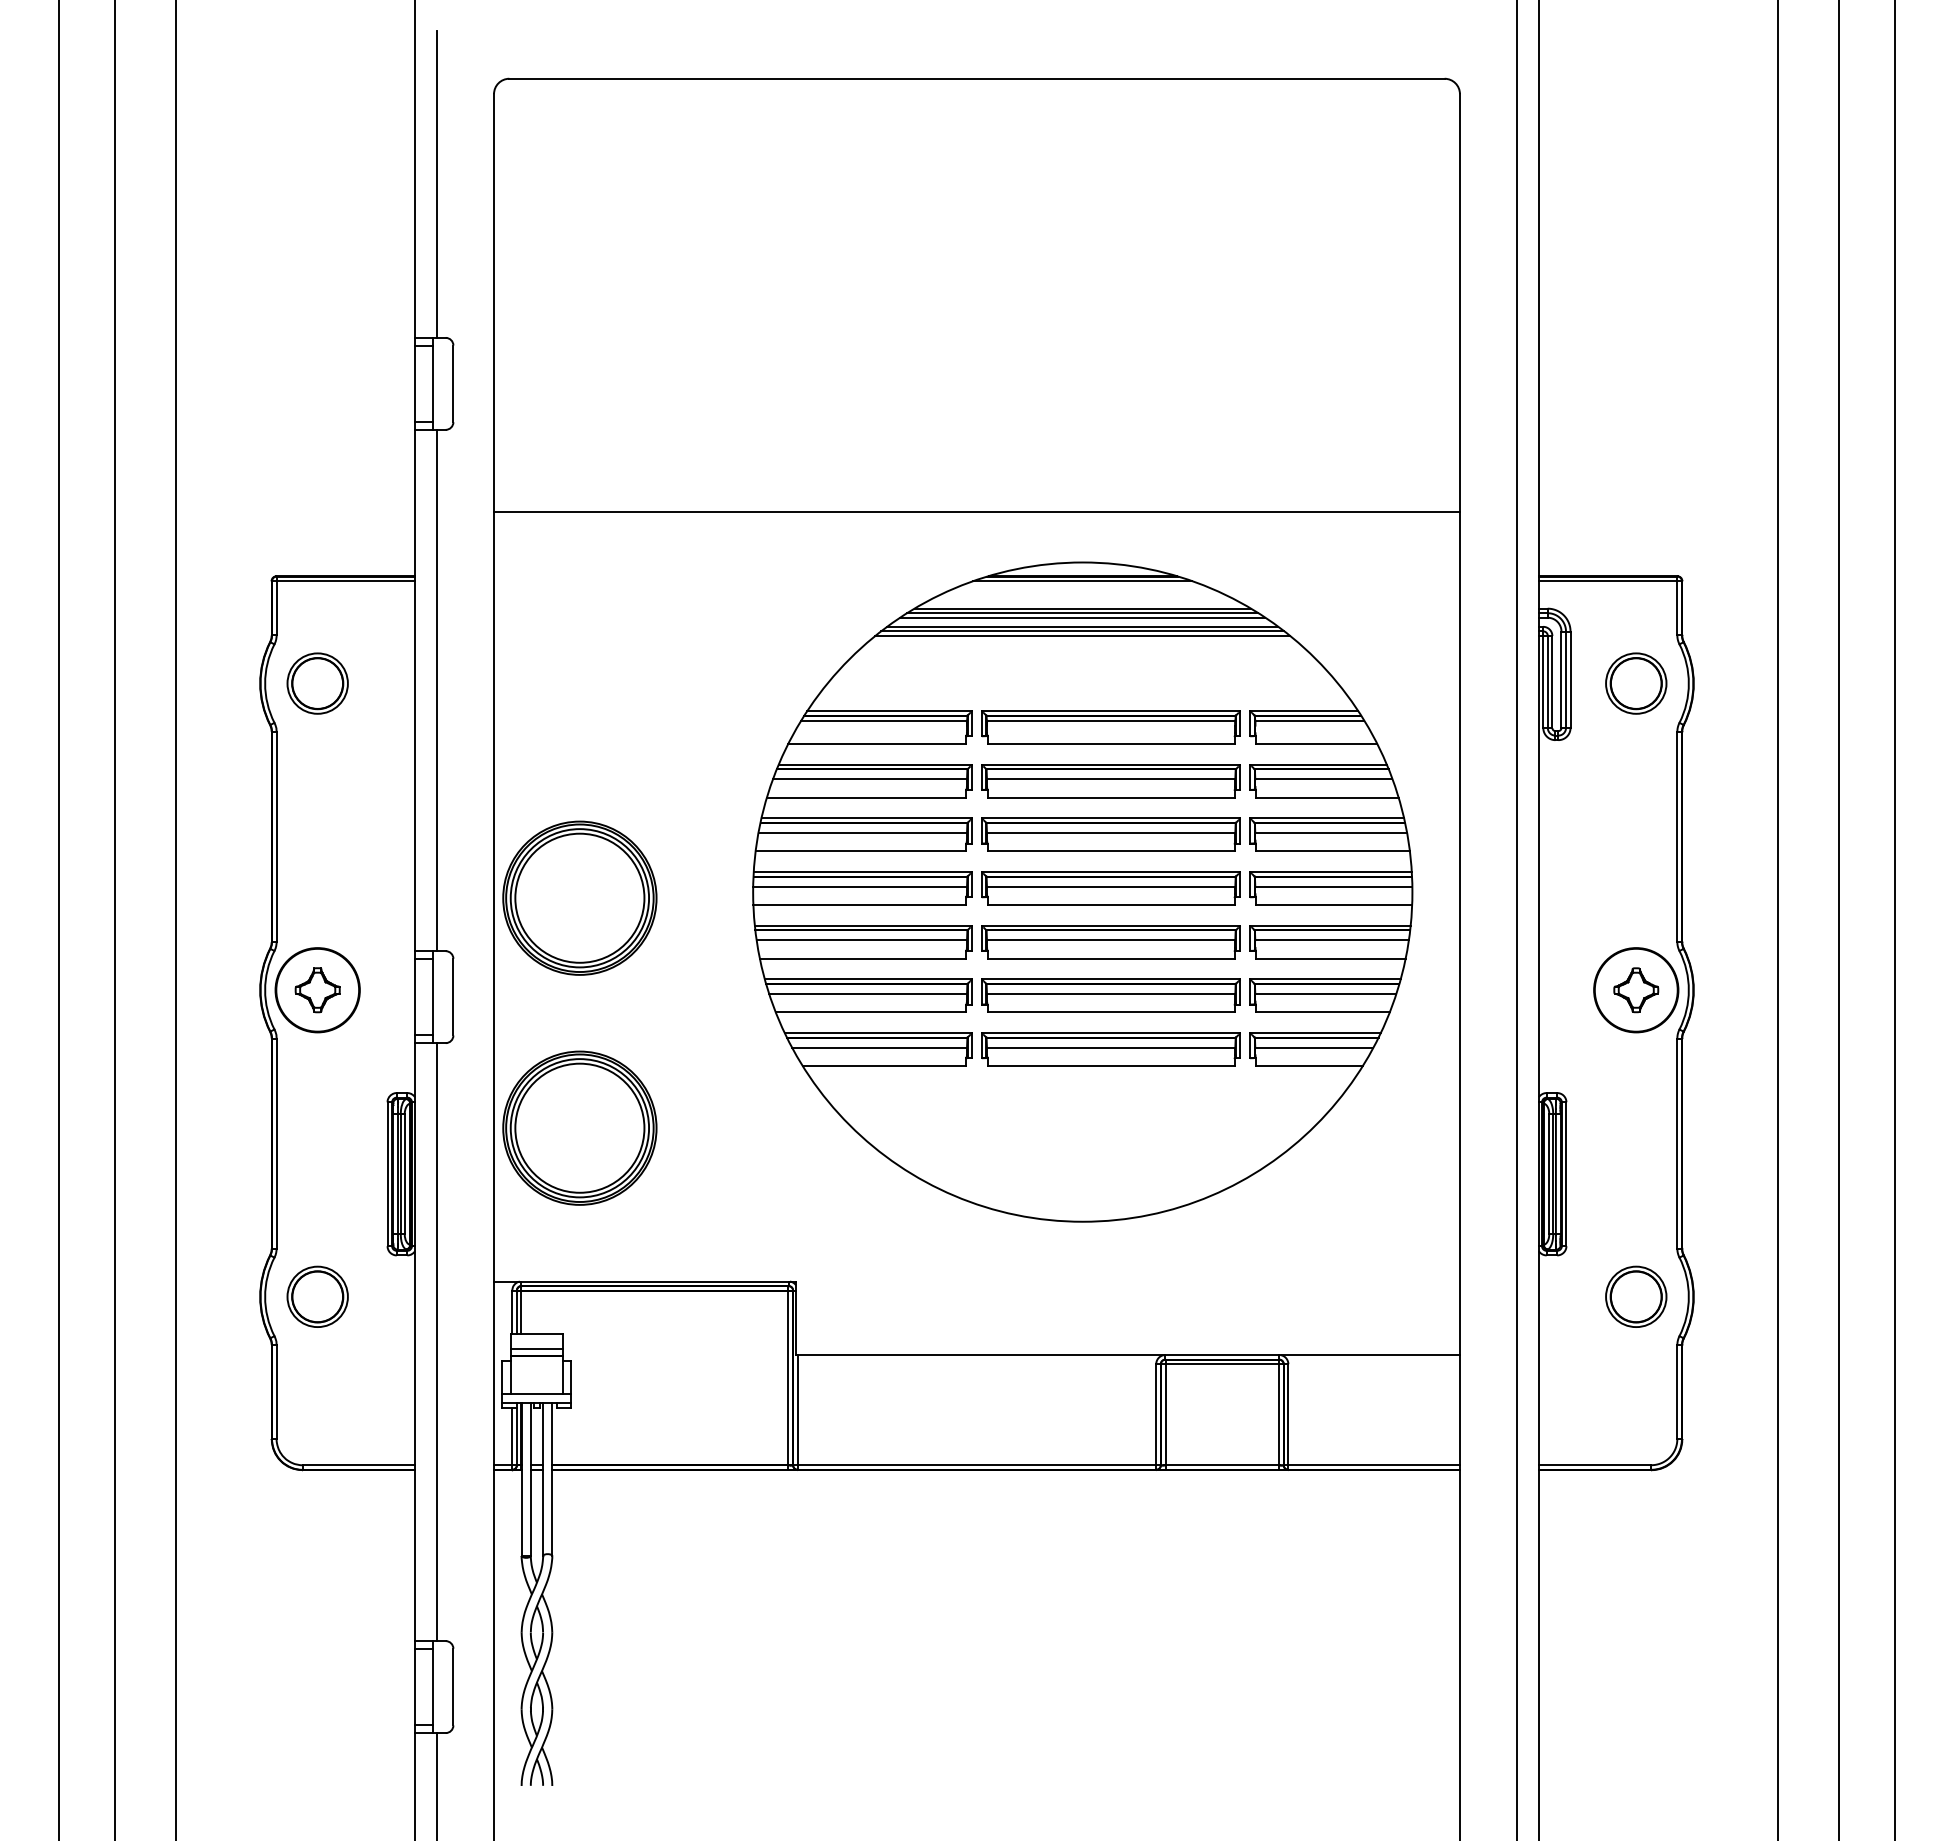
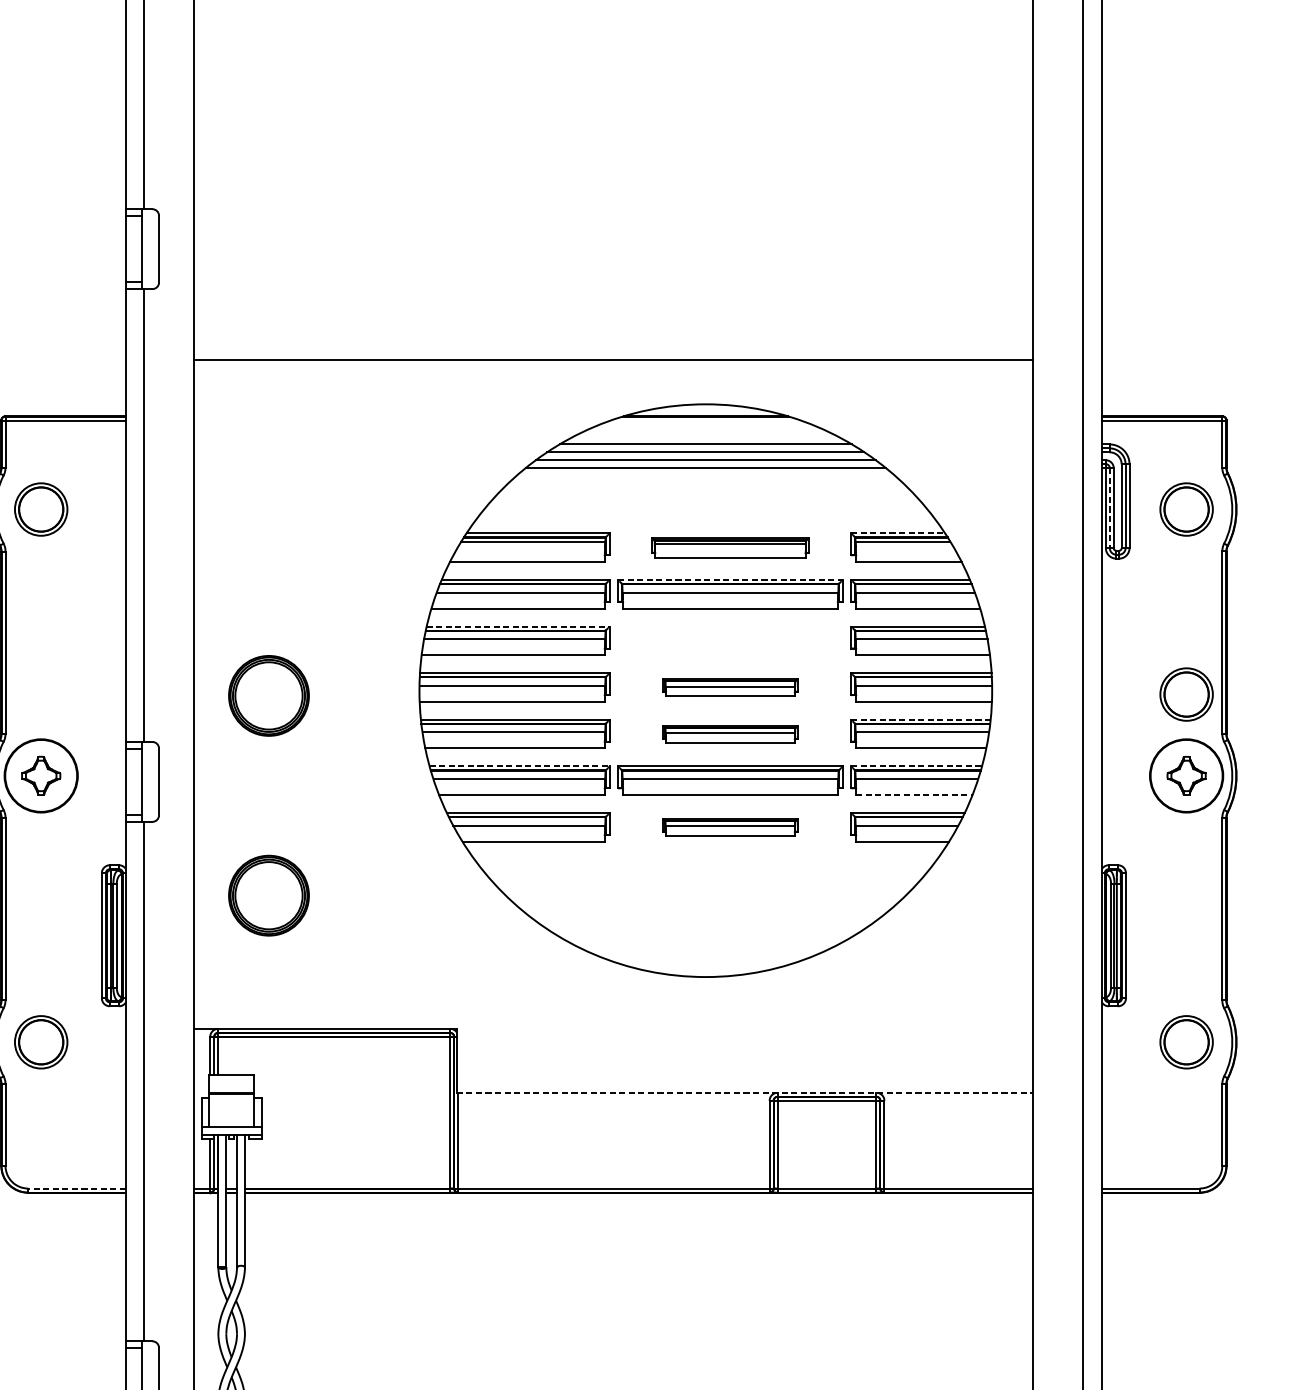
line: (1082, 581) -> (705, 420), removed
line: (1082, 613) -> (705, 448), removed
line: (1082, 631) -> (705, 464), removed
line: (1547, 682) -> (1109, 508), solid -> dashed
line: (1304, 711) -> (898, 533), solid -> dashed
part: (1110, 727) -> (729, 547), size x0.7
line: (1111, 764) -> (730, 579), solid -> dashed
line: (867, 818) -> (518, 626), solid -> dashed
part: (1110, 834) -> (729, 640), removed
part: (1110, 888) -> (729, 687), size x0.6
part: (1636, 896) -> (1186, 694), added
part: (579, 897) -> (268, 695), size x0.6
line: (1330, 925) -> (921, 719), solid -> dashed
part: (1110, 942) -> (729, 734), size x0.6
line: (868, 979) -> (519, 766), solid -> dashed
line: (1325, 979) -> (916, 766), solid -> dashed
line: (1322, 1012) -> (914, 795), solid -> dashed
part: (1110, 1049) -> (729, 827), size x0.6
part: (579, 1127) -> (268, 895), size x0.6
line: (536, 1348) -> (231, 1087), removed
line: (1128, 1355) -> (745, 1093), solid -> dashed
line: (358, 1465) -> (76, 1188), solid -> dashed

